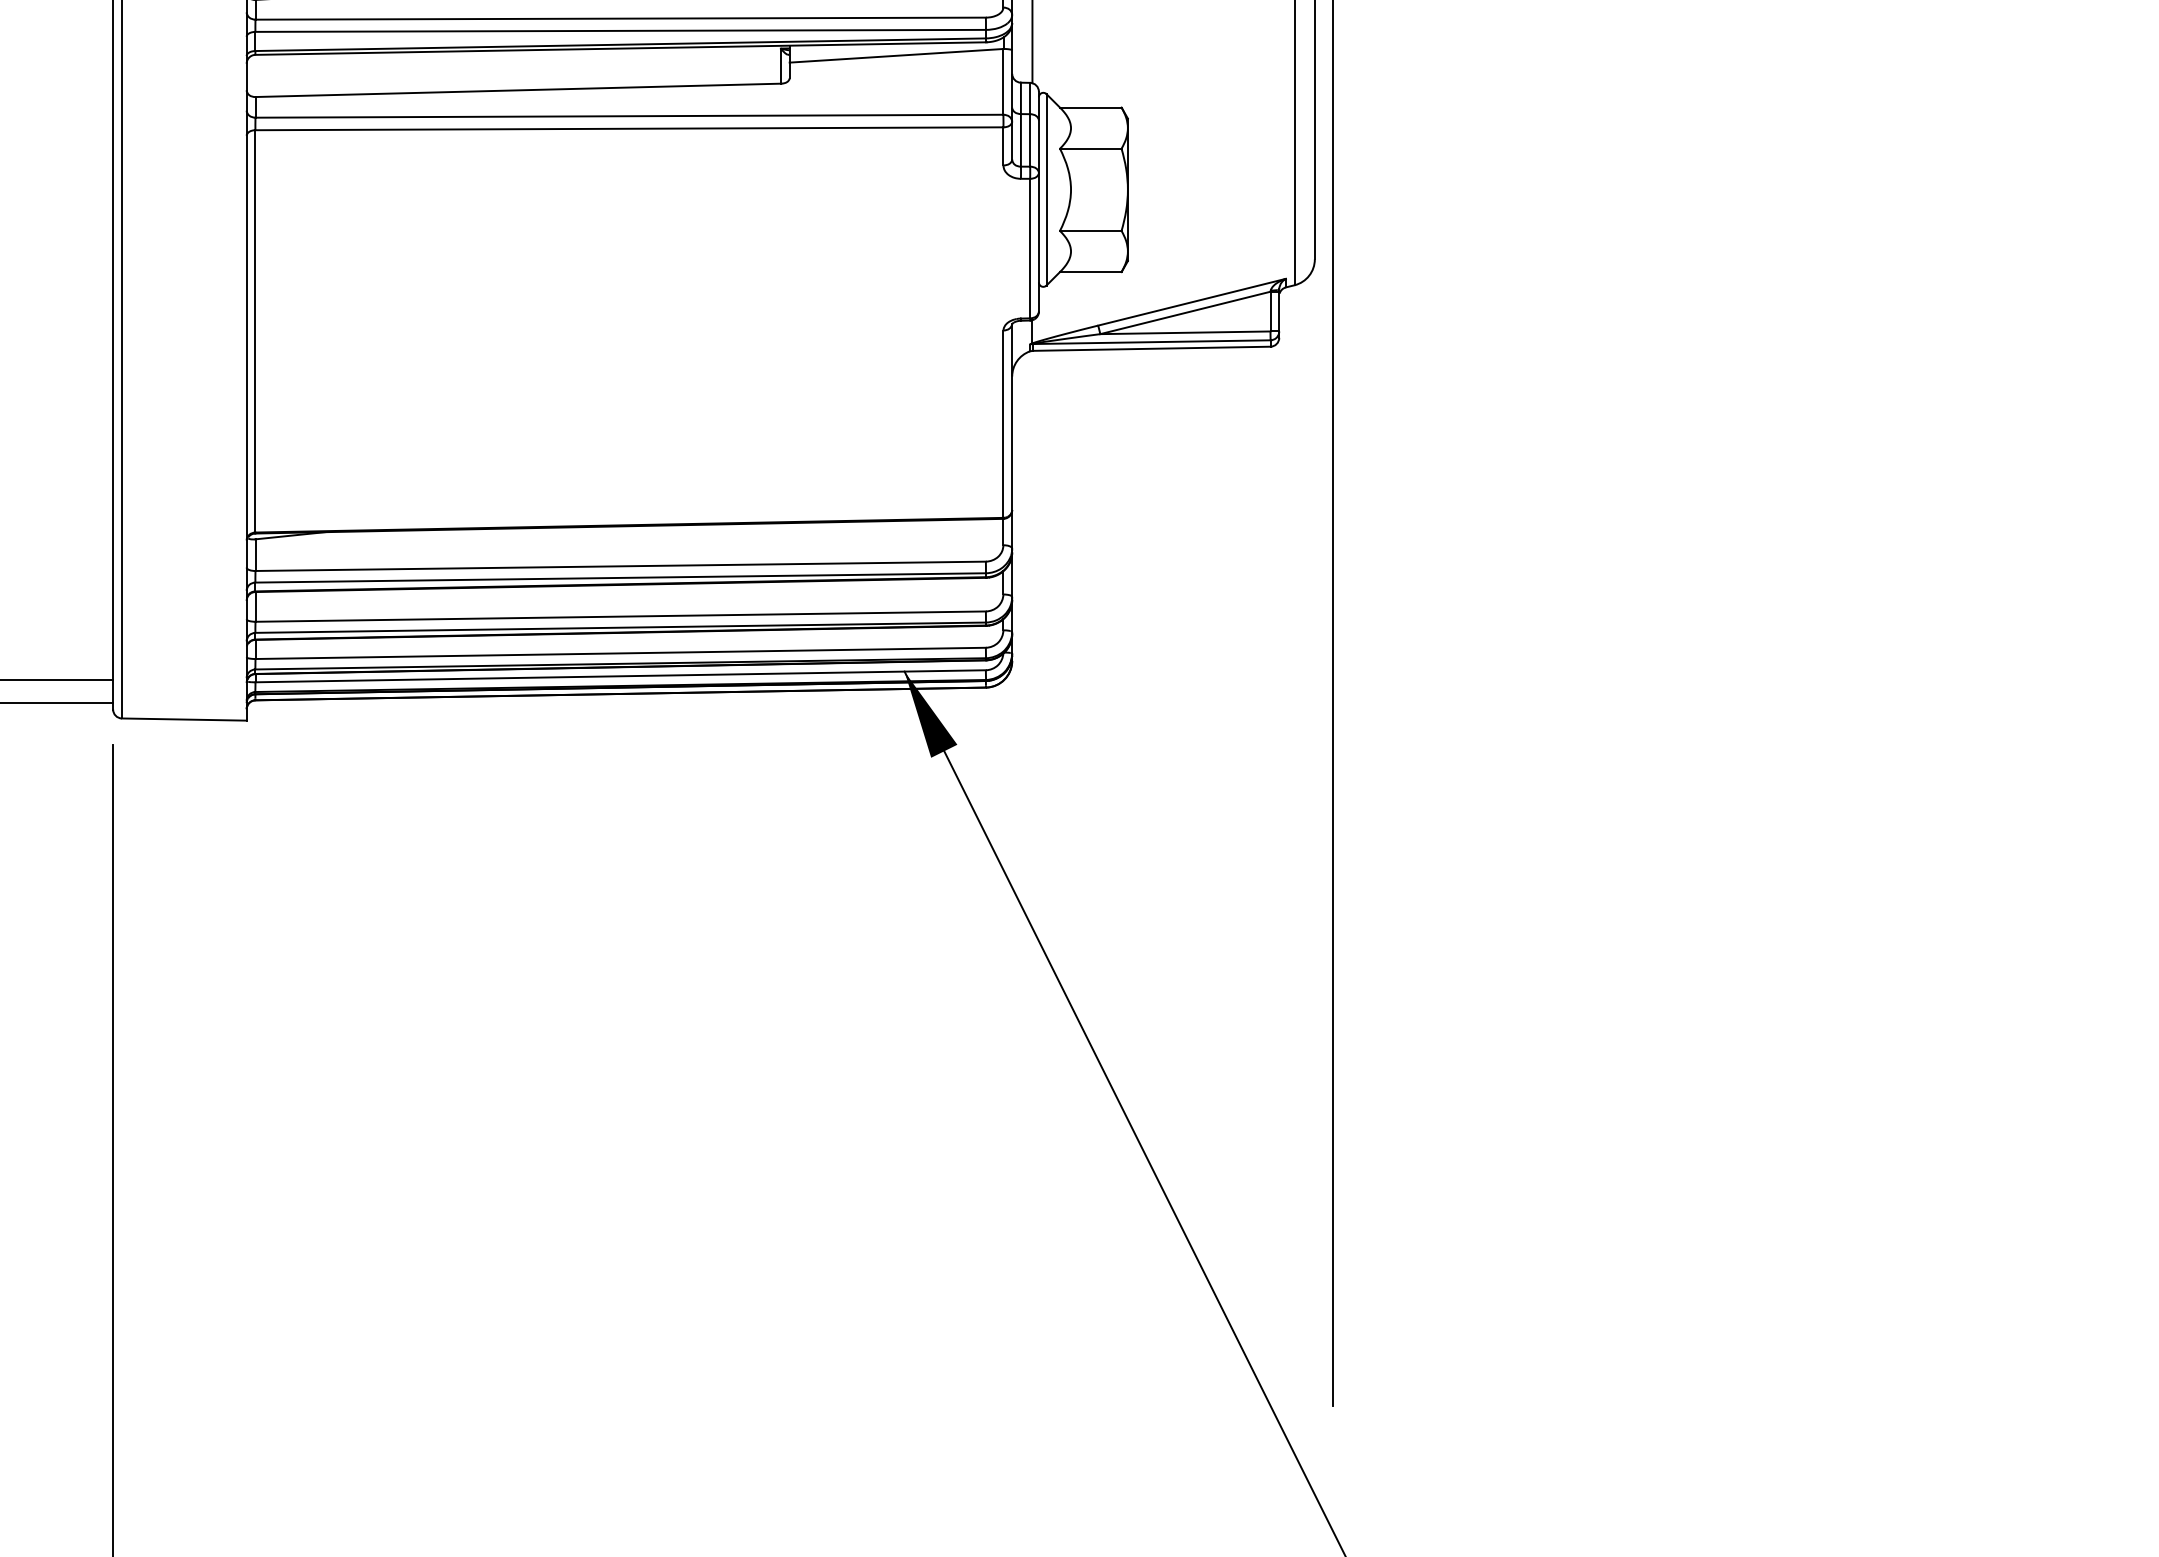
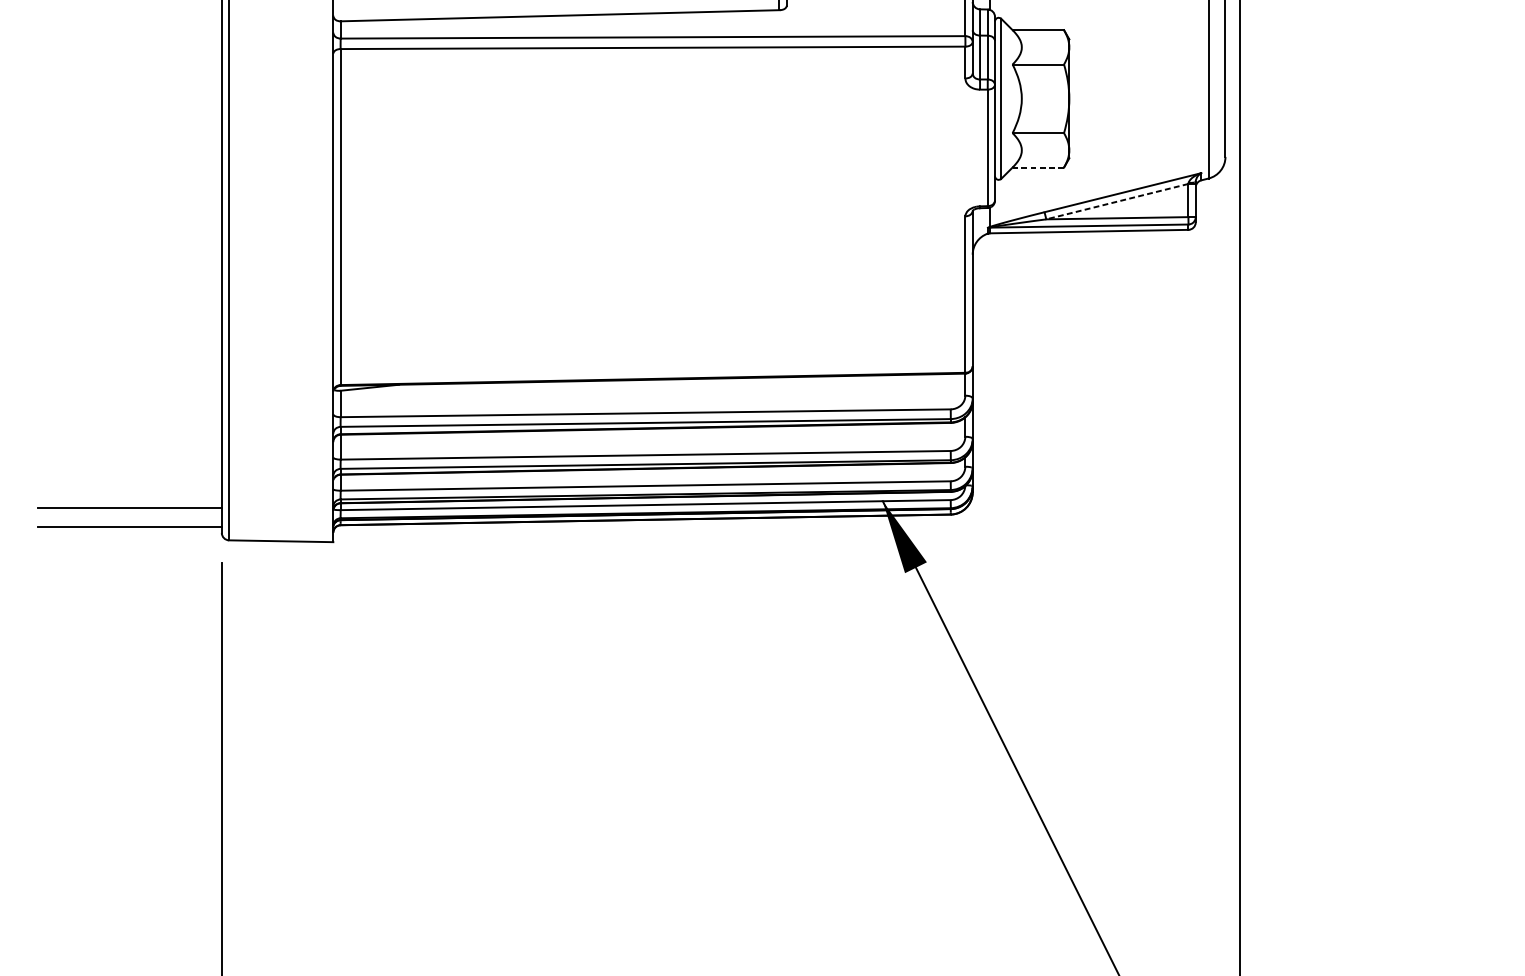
line: (1090, 272) -> (1038, 167), solid -> dashed
line: (1185, 312) -> (1117, 201), solid -> dashed

